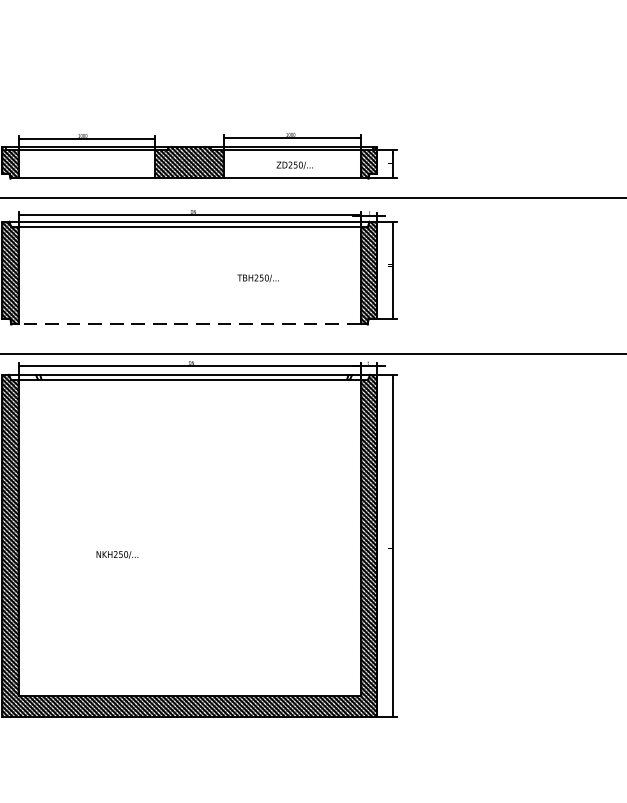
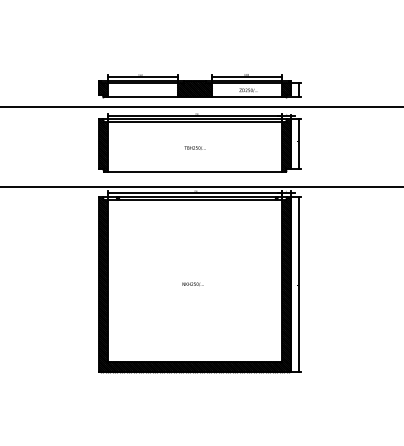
text: (257, 276) -> (194, 147), moved
line: (188, 323) -> (194, 171), dashed -> solid
text: (116, 555) -> (192, 284), moved

